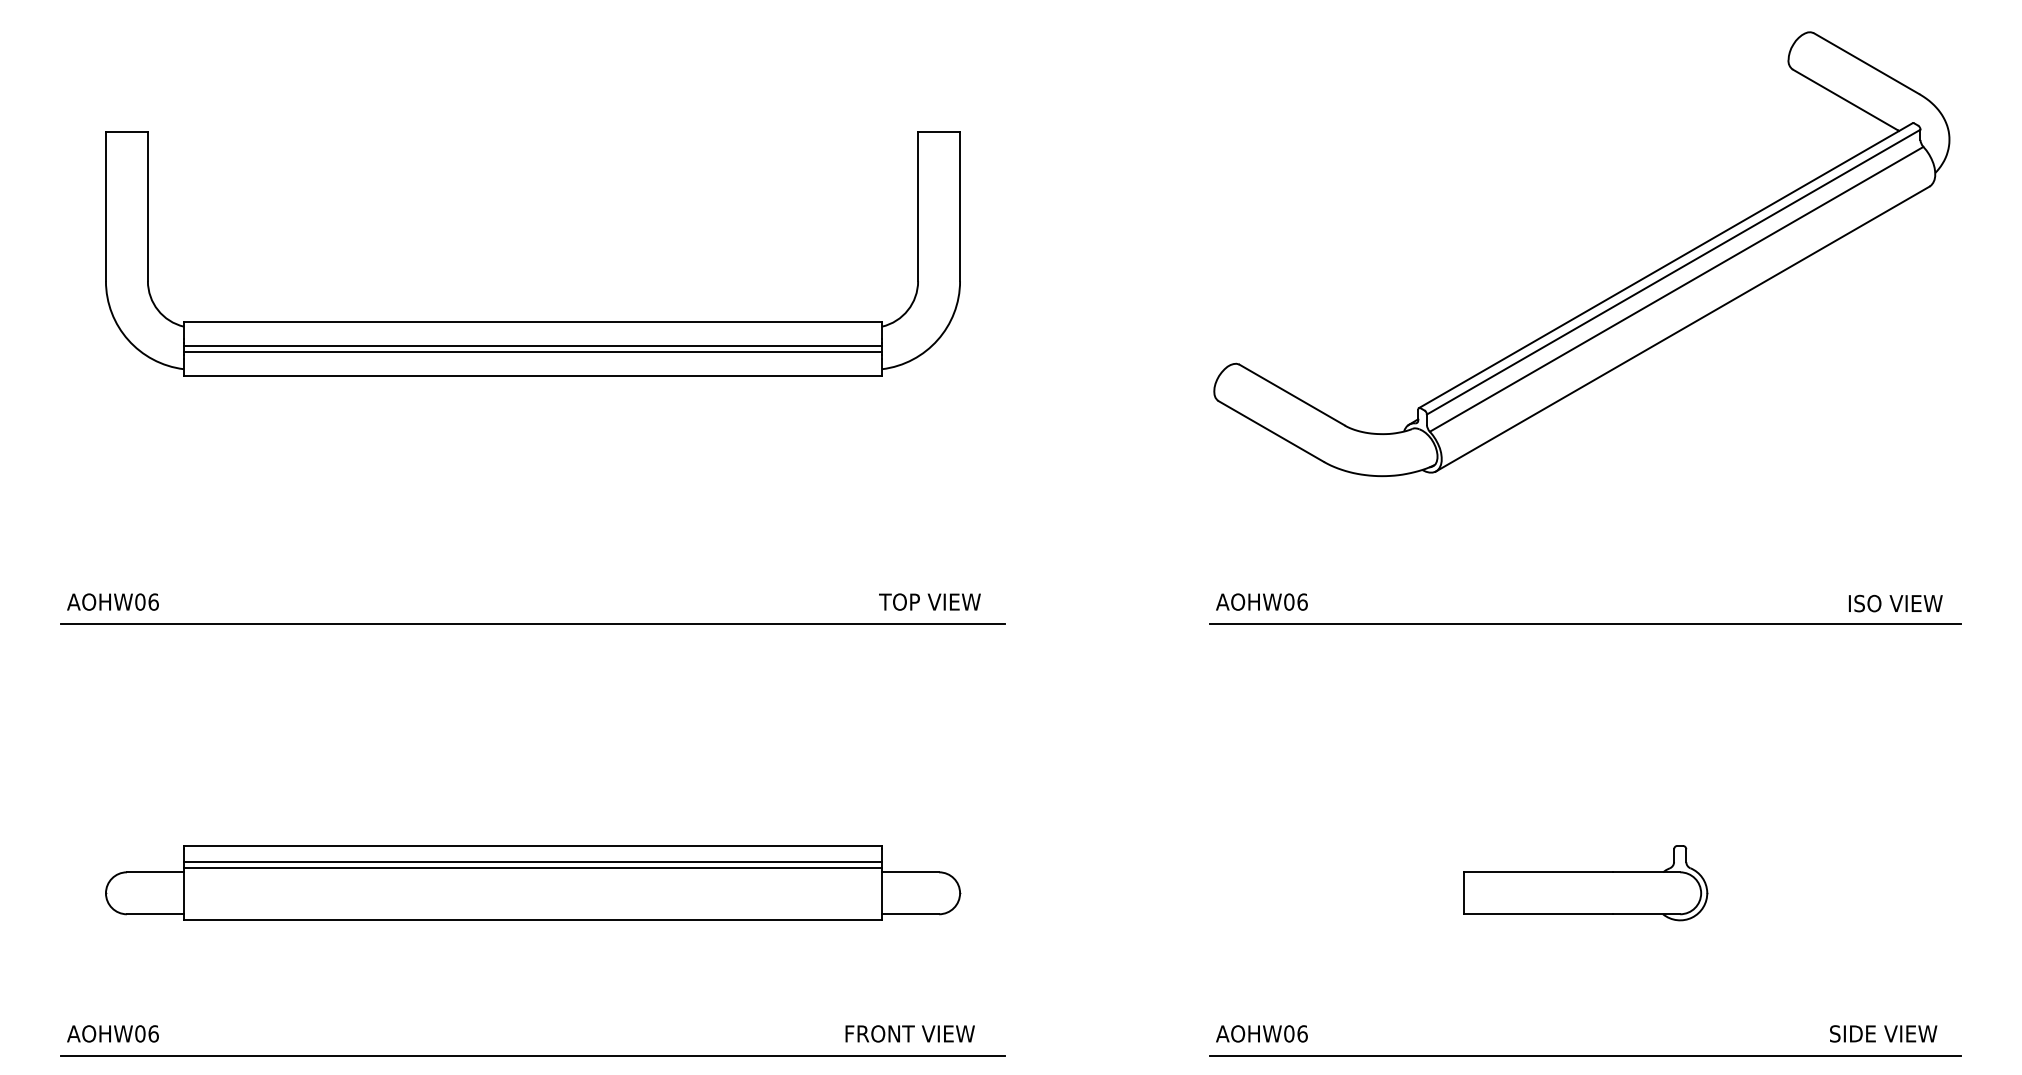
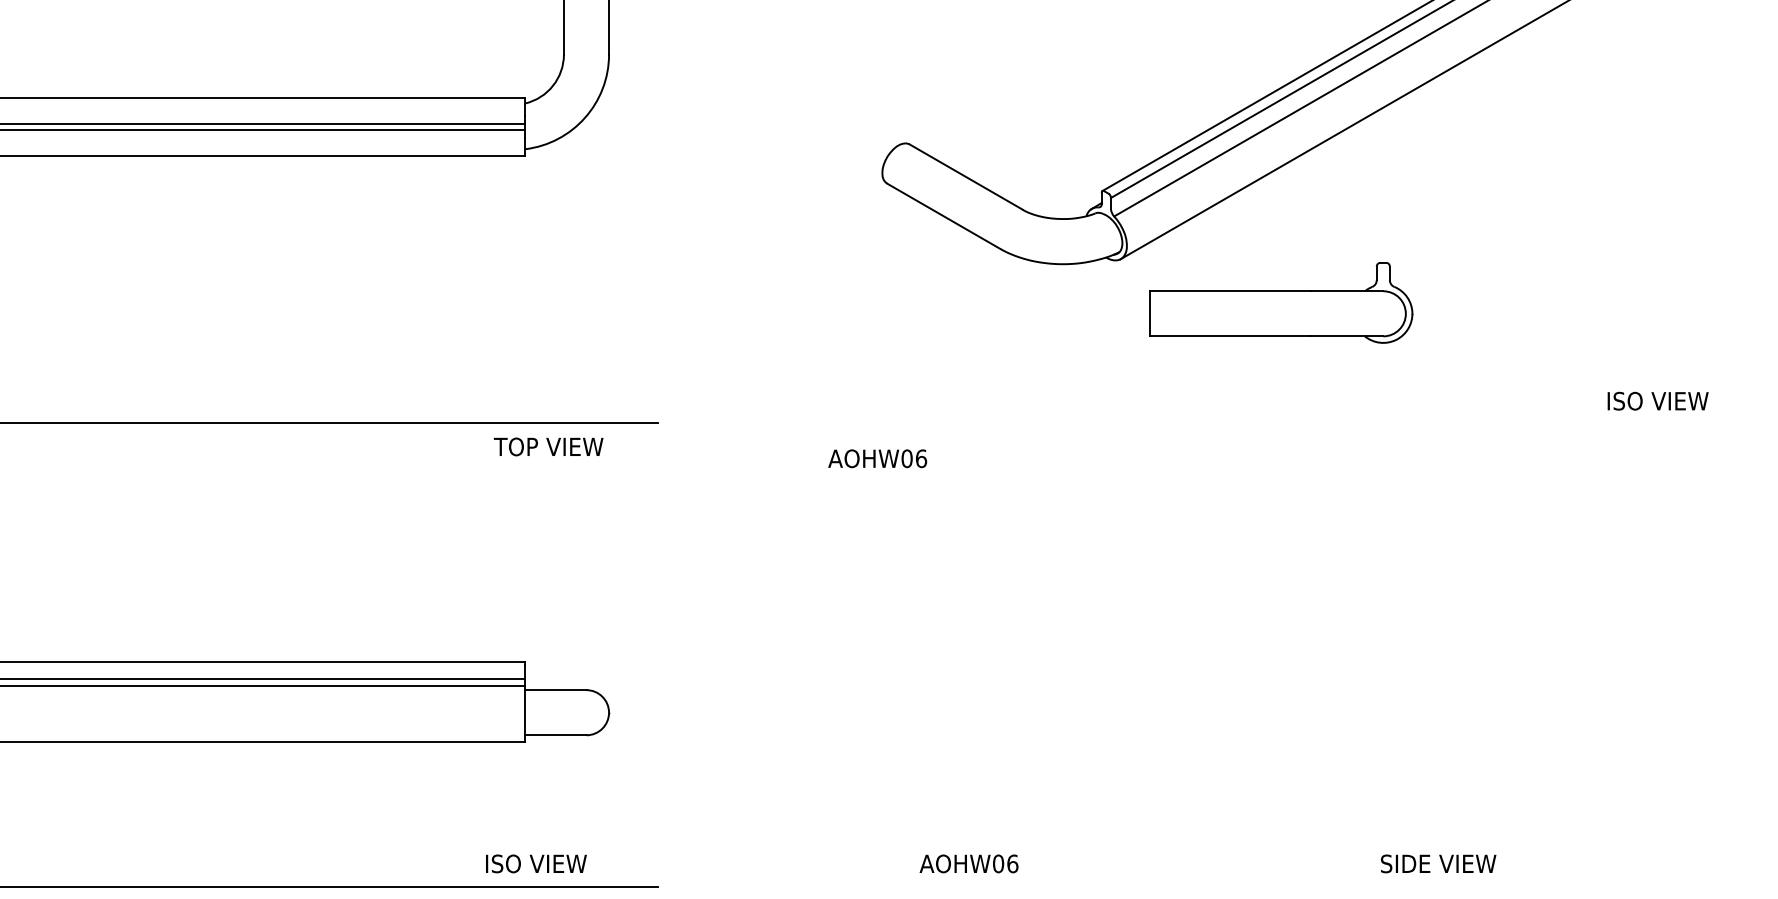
text: (929, 601) -> (548, 446), moved
text: (1261, 601) -> (877, 458), moved
text: (1895, 603) -> (1657, 401), moved
line: (1585, 623) -> (1281, 422), removed
part: (1585, 883) -> (1281, 303), moved
text: (910, 1033) -> (555, 863), FRONT VIEW -> ISO VIEW
text: (1261, 1033) -> (968, 863), moved
text: (1883, 1033) -> (1438, 863), moved
line: (1585, 1055) -> (1281, 887), removed

